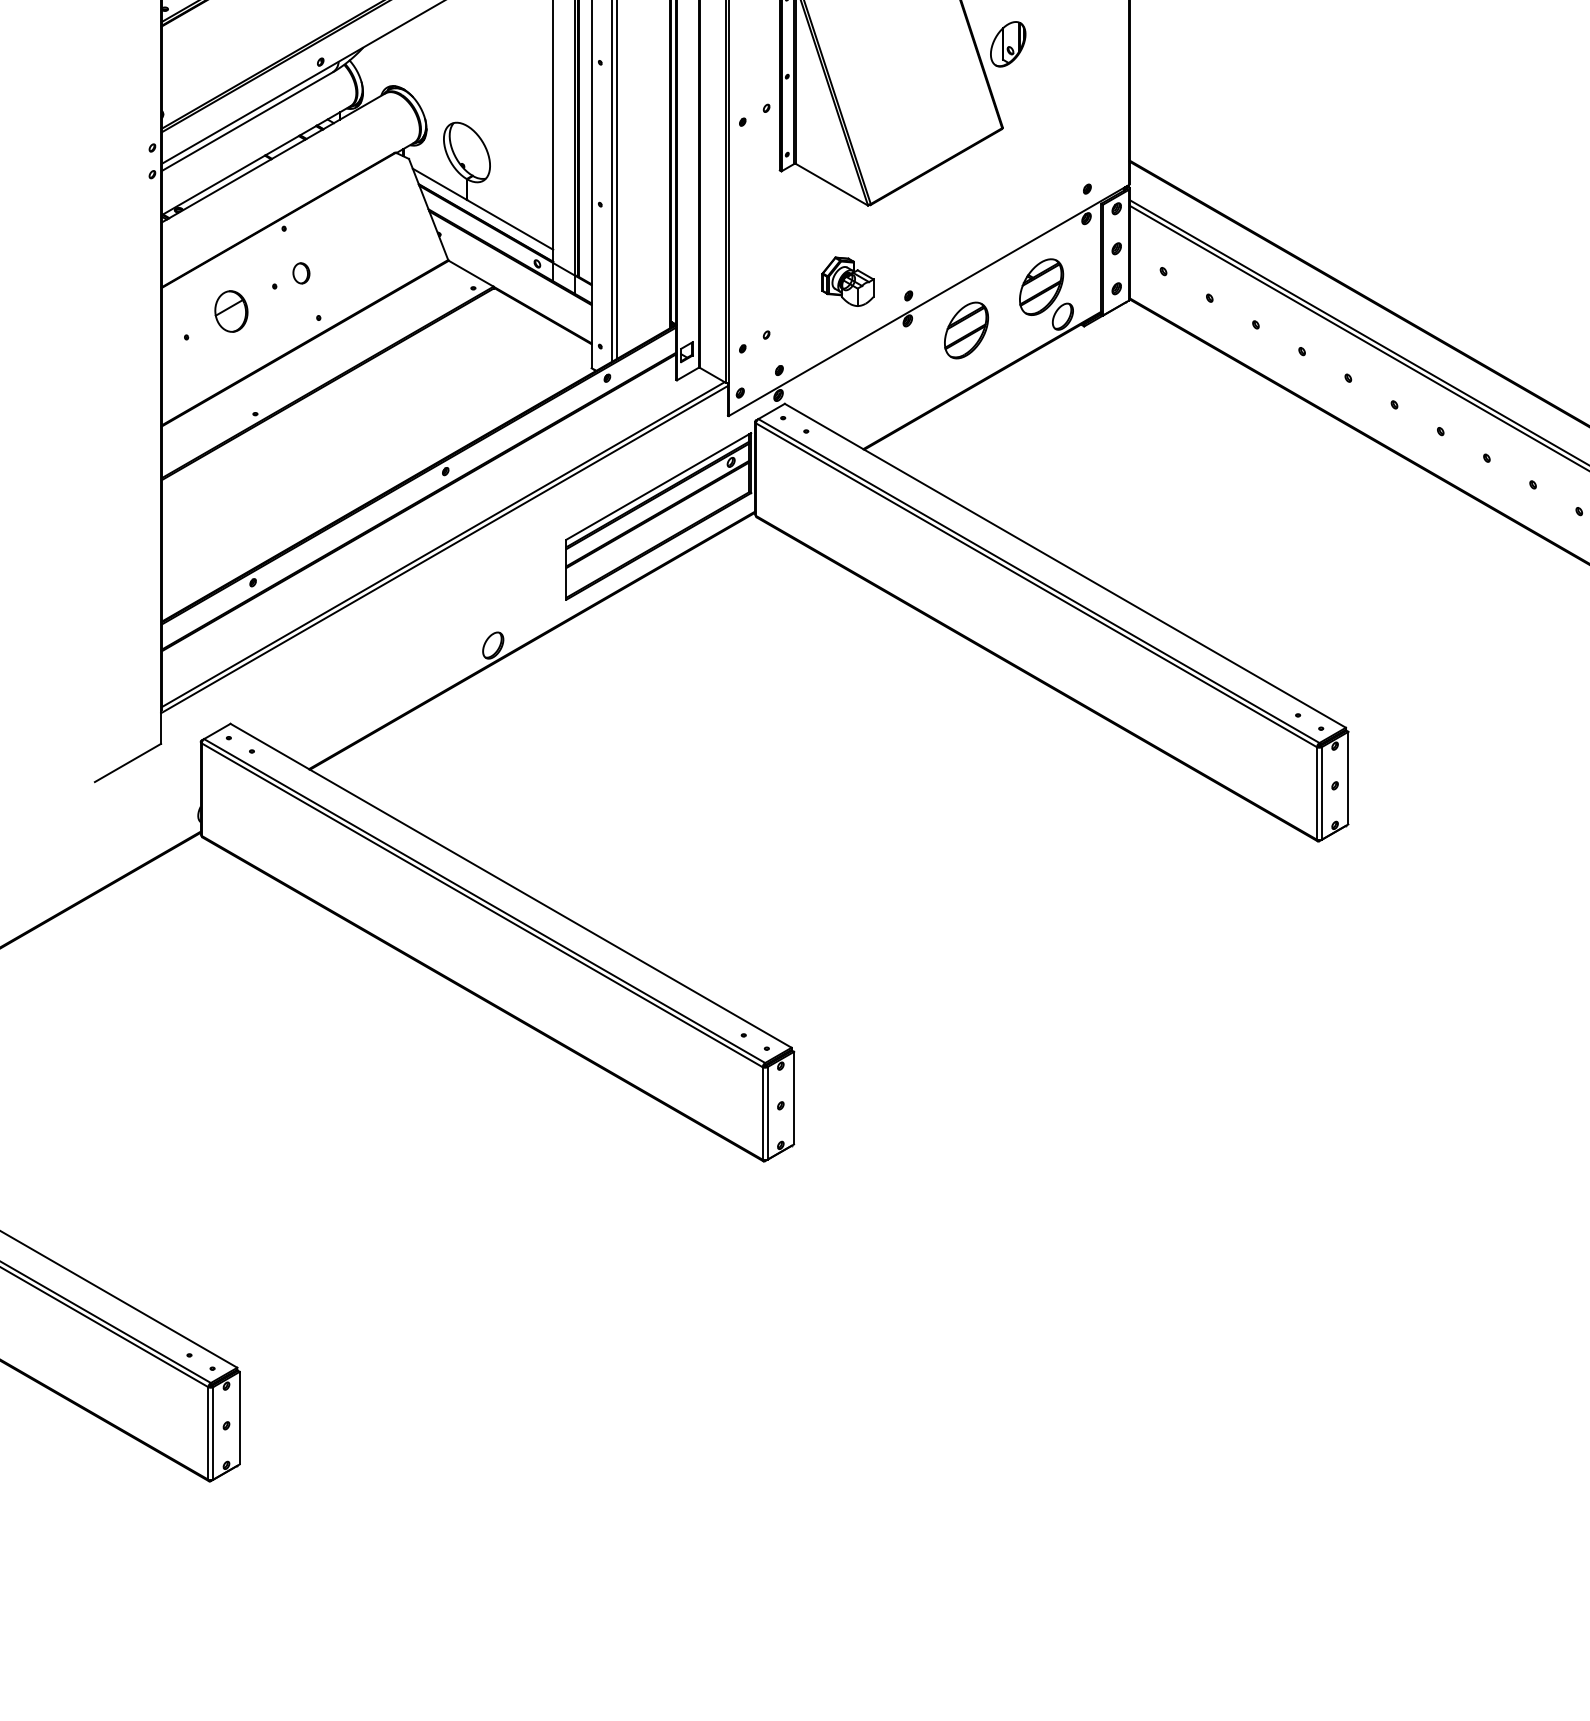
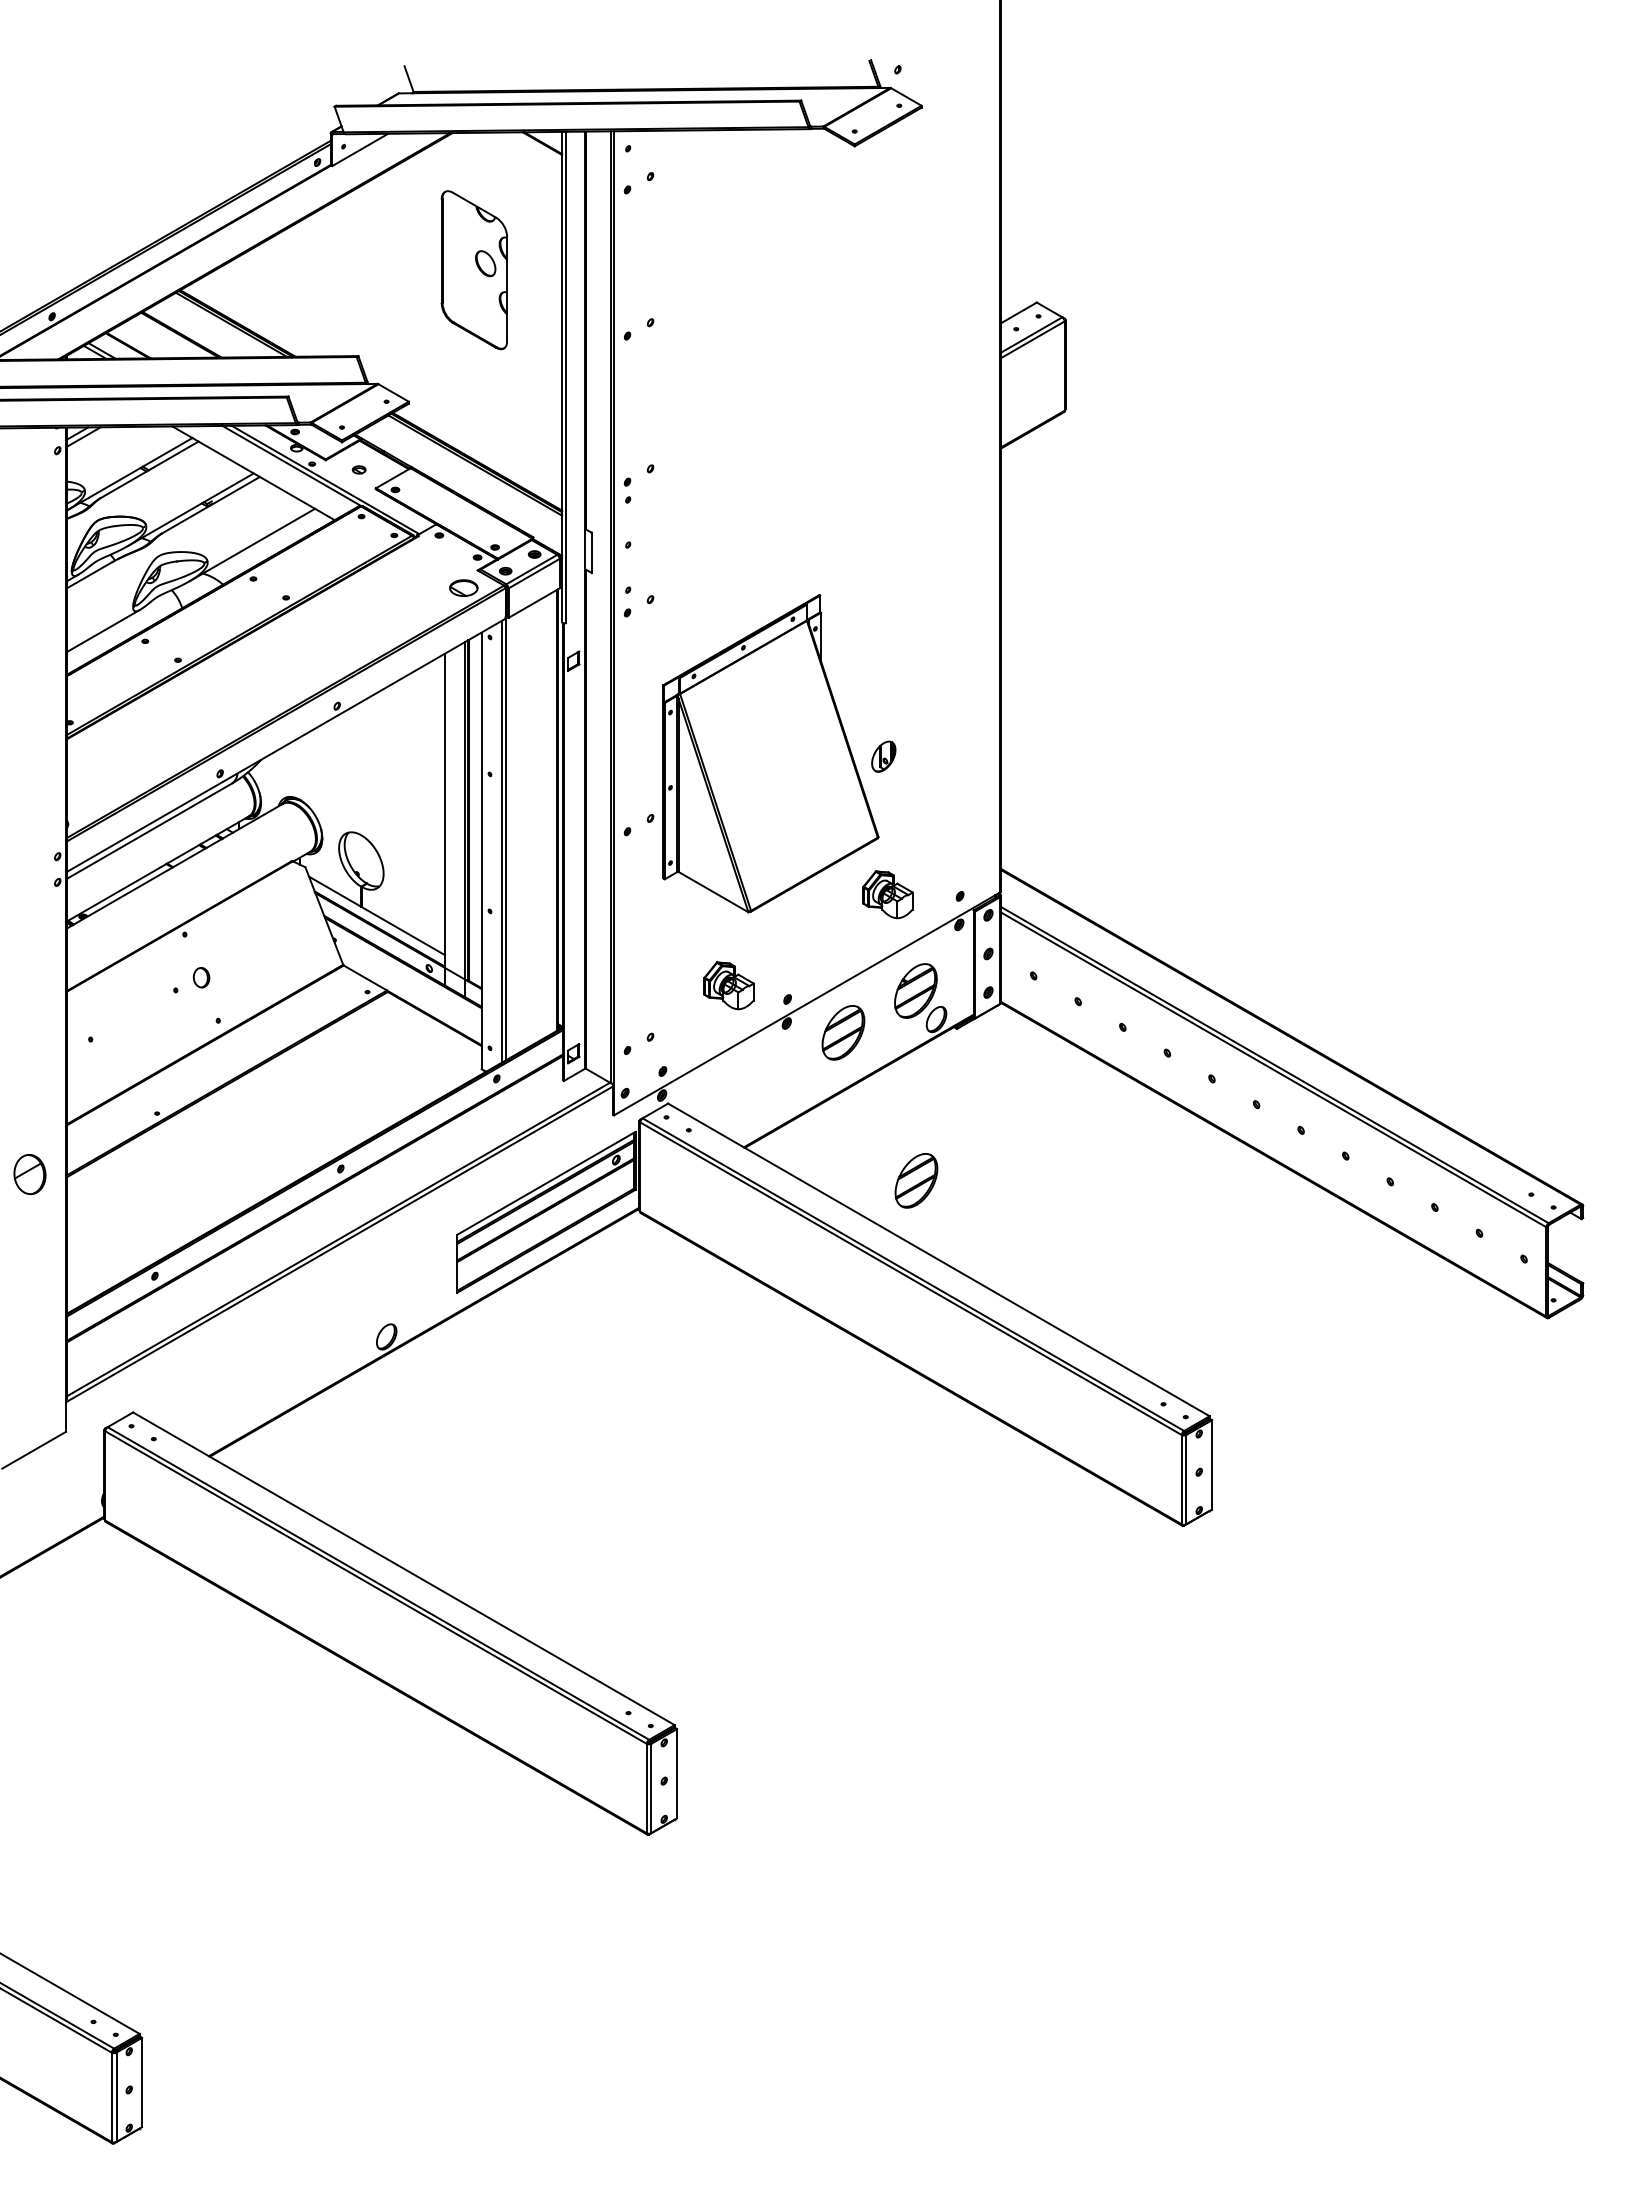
part: (1007, 44) -> (883, 756), size x0.7
part: (1012, 187) -> (887, 894), added
part: (230, 311) -> (29, 1174), moved
part: (1042, 483) -> (916, 1180), added

